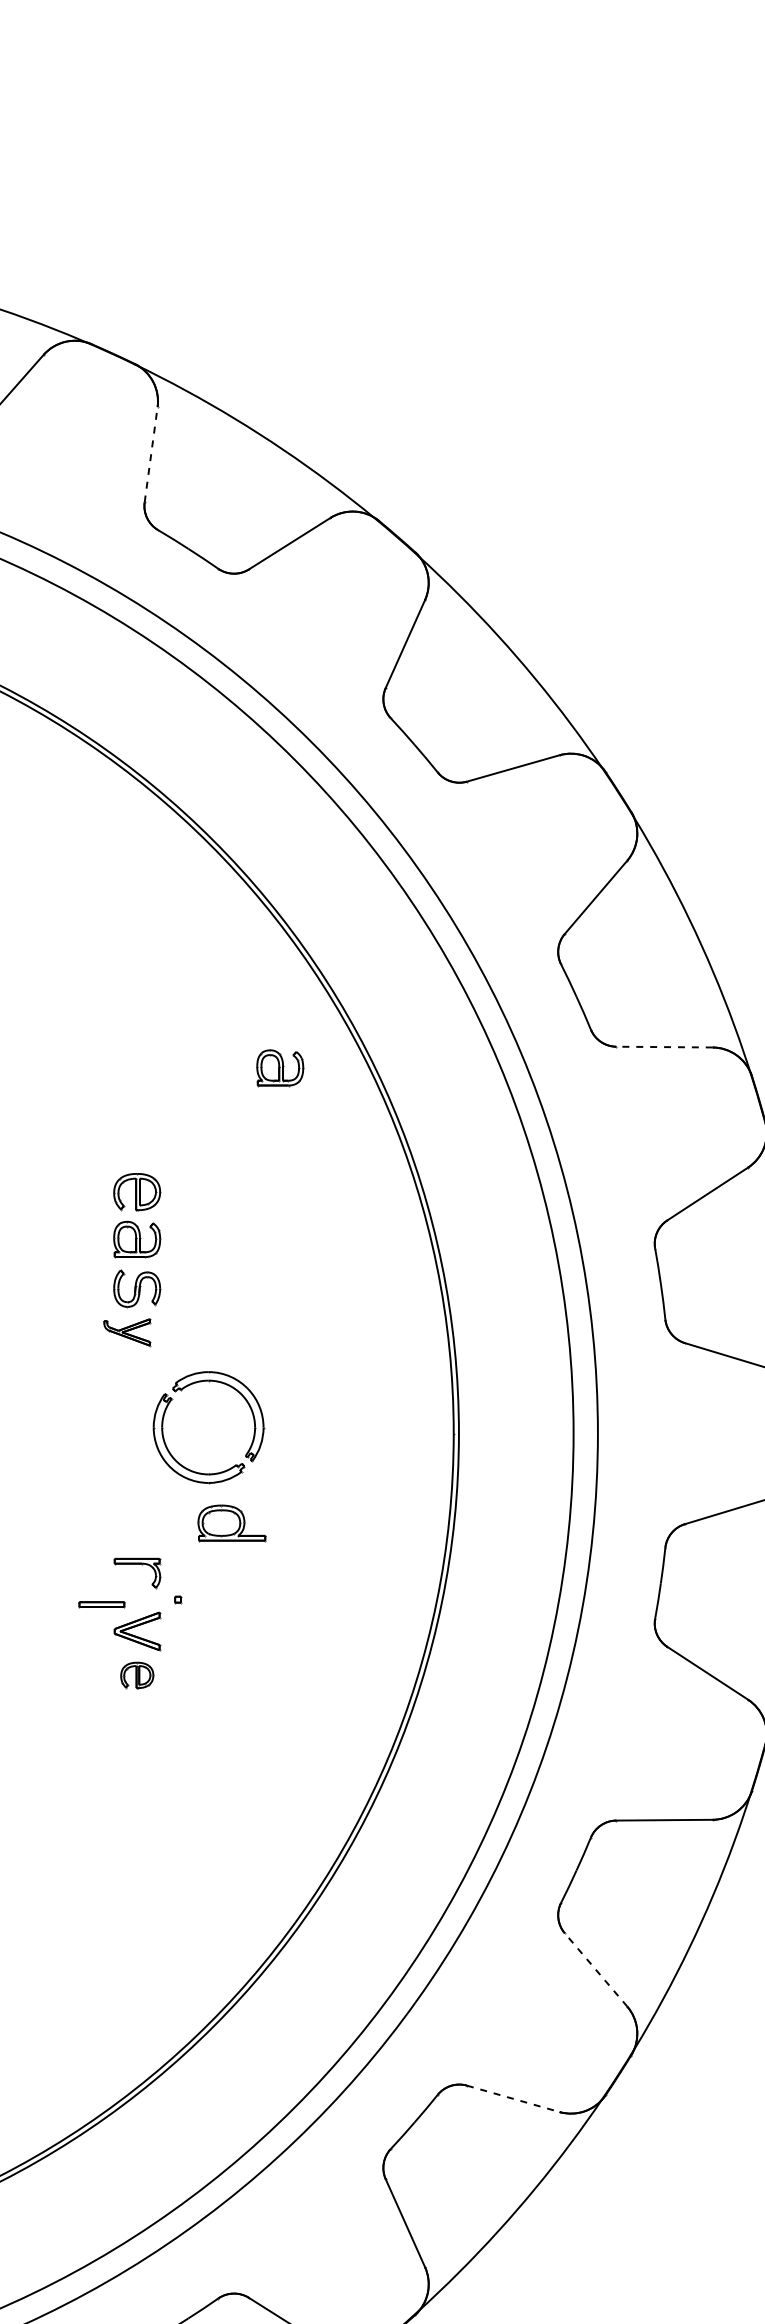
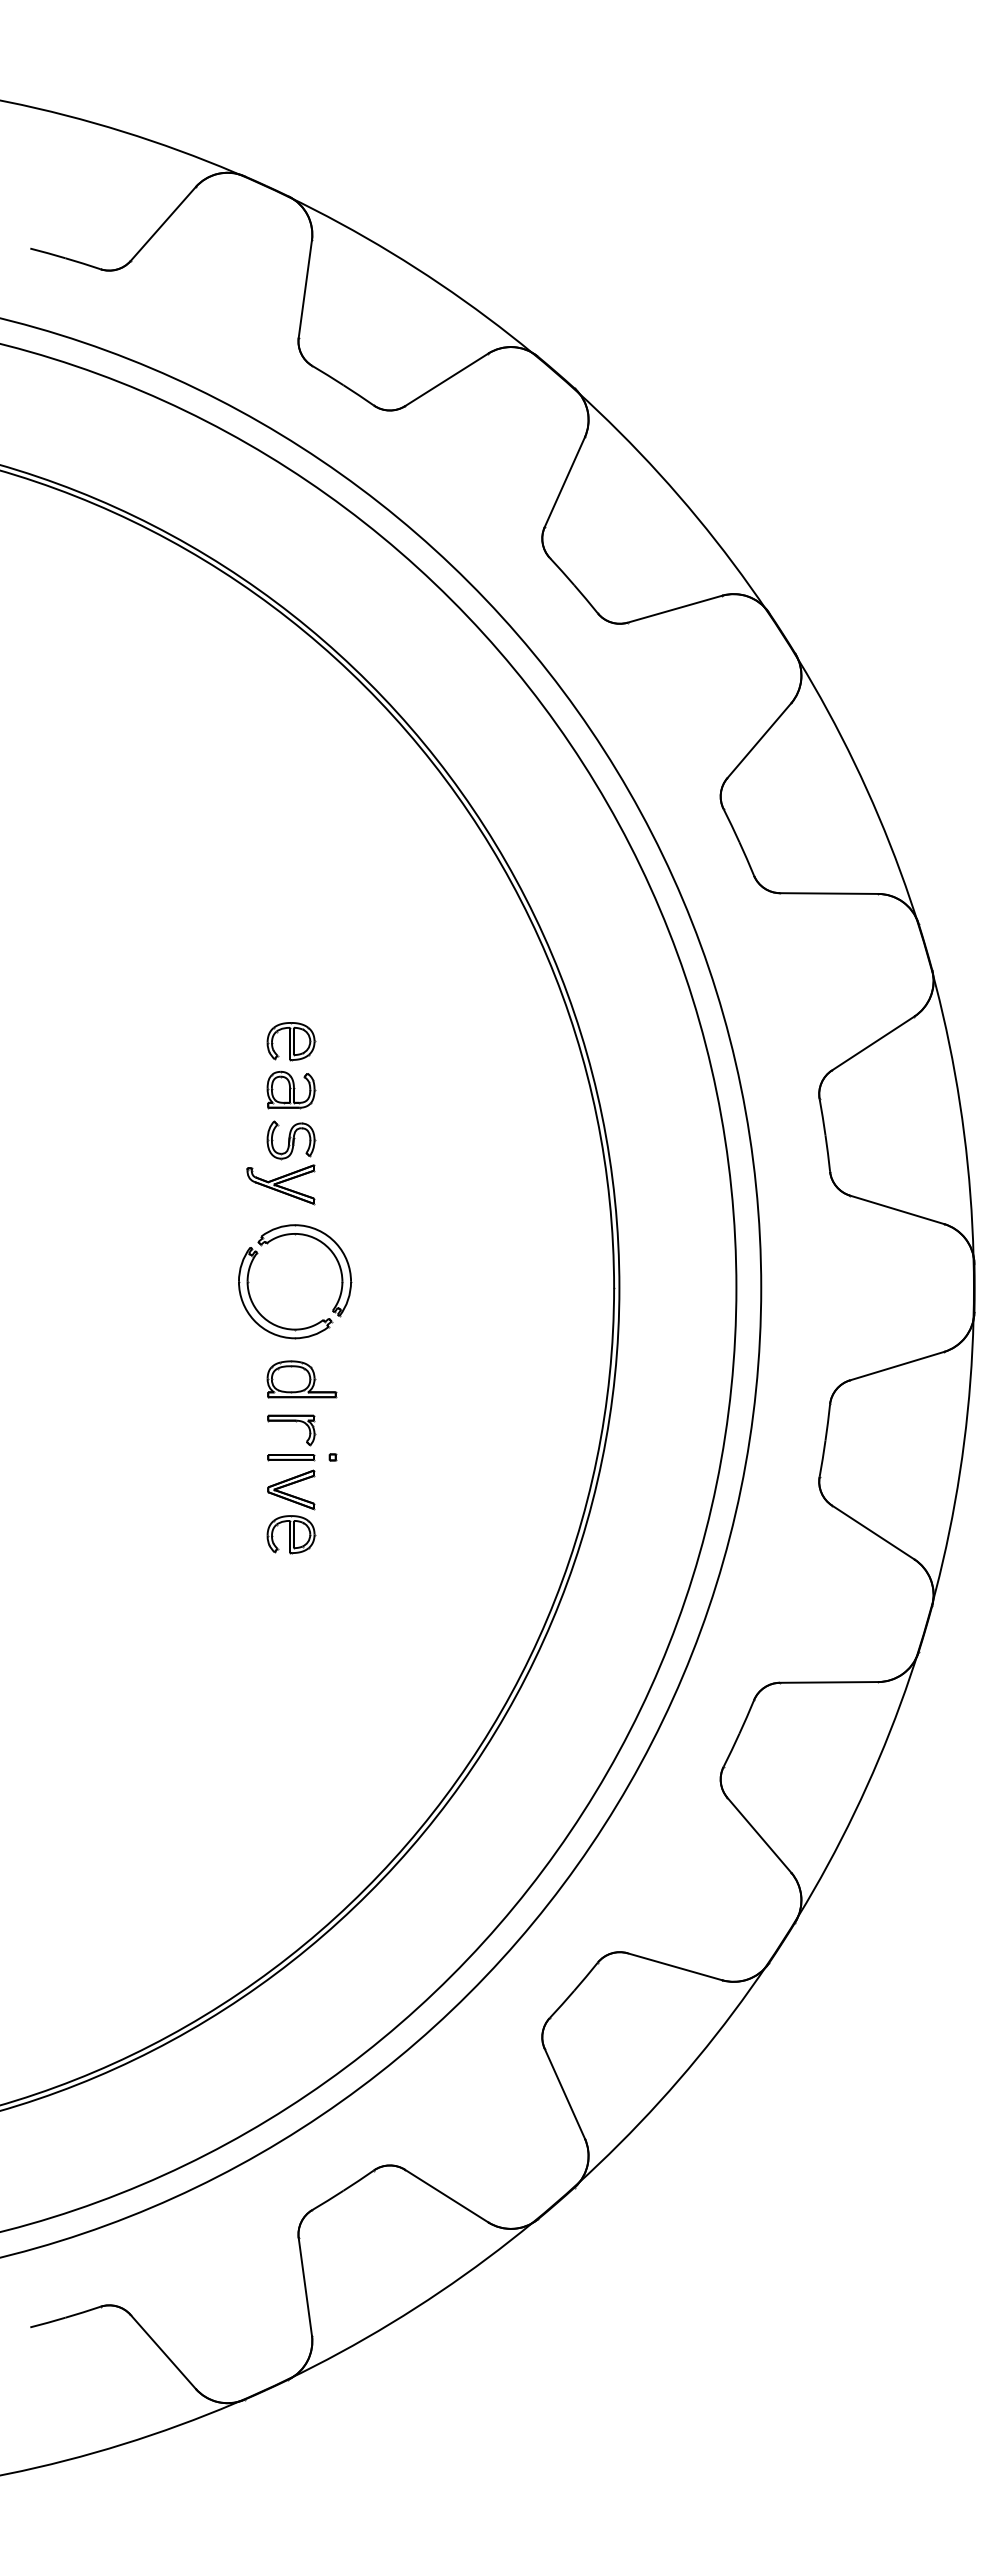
line: (151, 454) -> (305, 288), dashed -> solid
line: (663, 1047) -> (828, 893), dashed -> solid
part: (280, 1067) -> (437, 914), removed
part: (126, 1332) -> (280, 1184), size x1.43
part: (252, 1415) -> (339, 1269), moved
part: (231, 1523) -> (301, 1379), moved
part: (102, 1604) -> (291, 1457), moved
part: (137, 1675) -> (291, 1534), size x1.43
line: (596, 1969) -> (759, 1834), dashed -> solid
line: (513, 2098) -> (675, 1966), dashed -> solid

